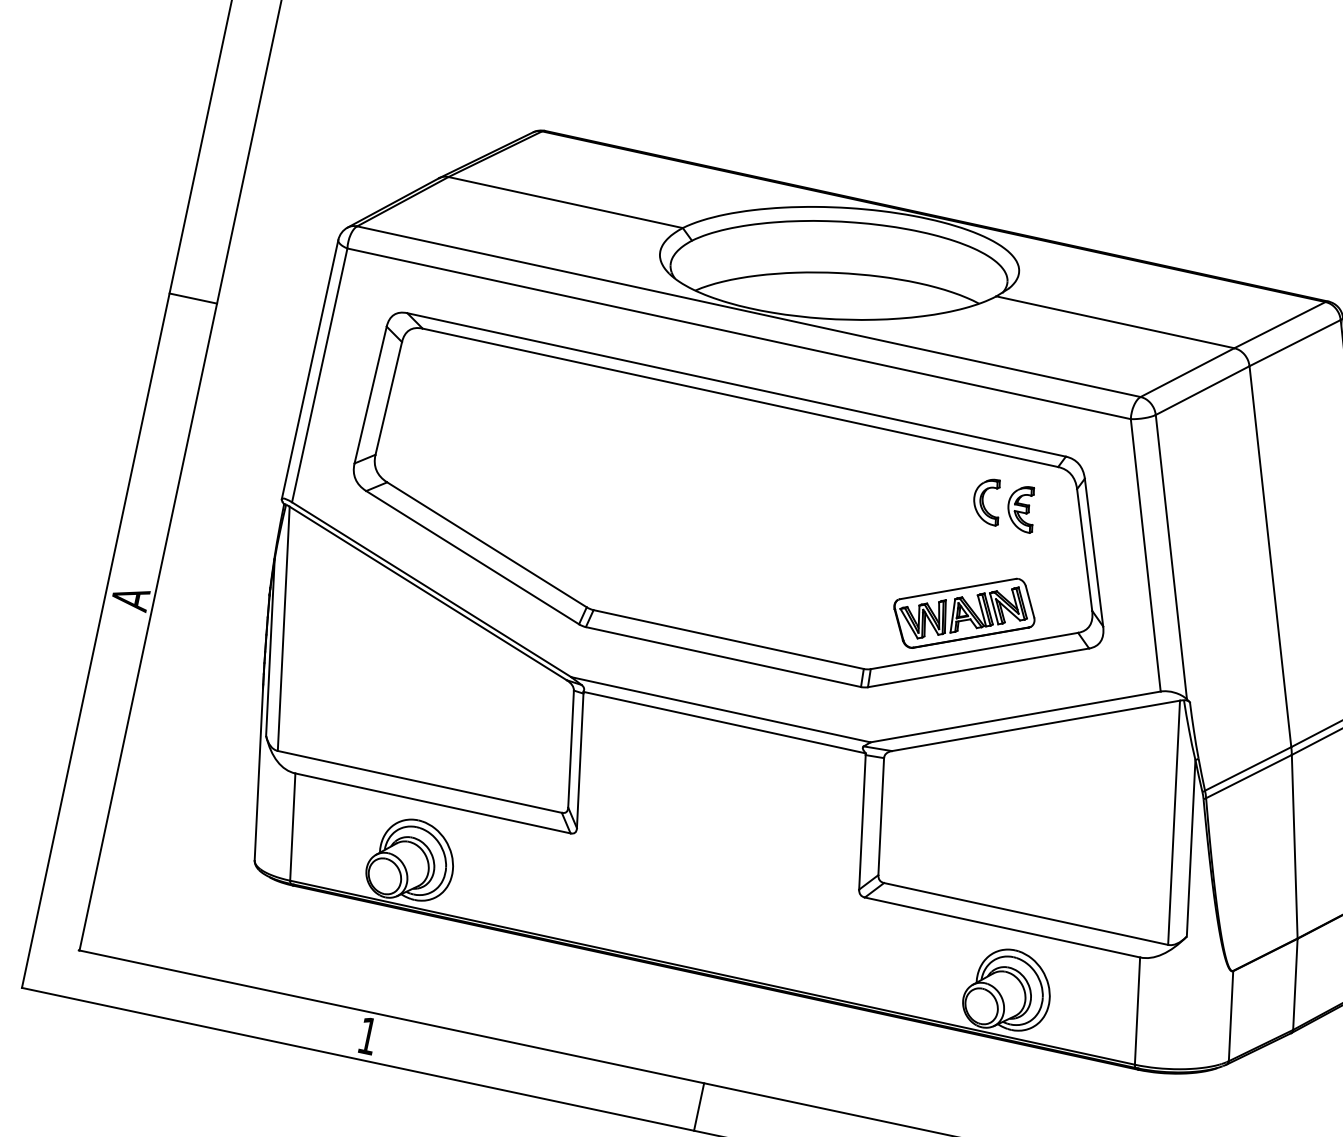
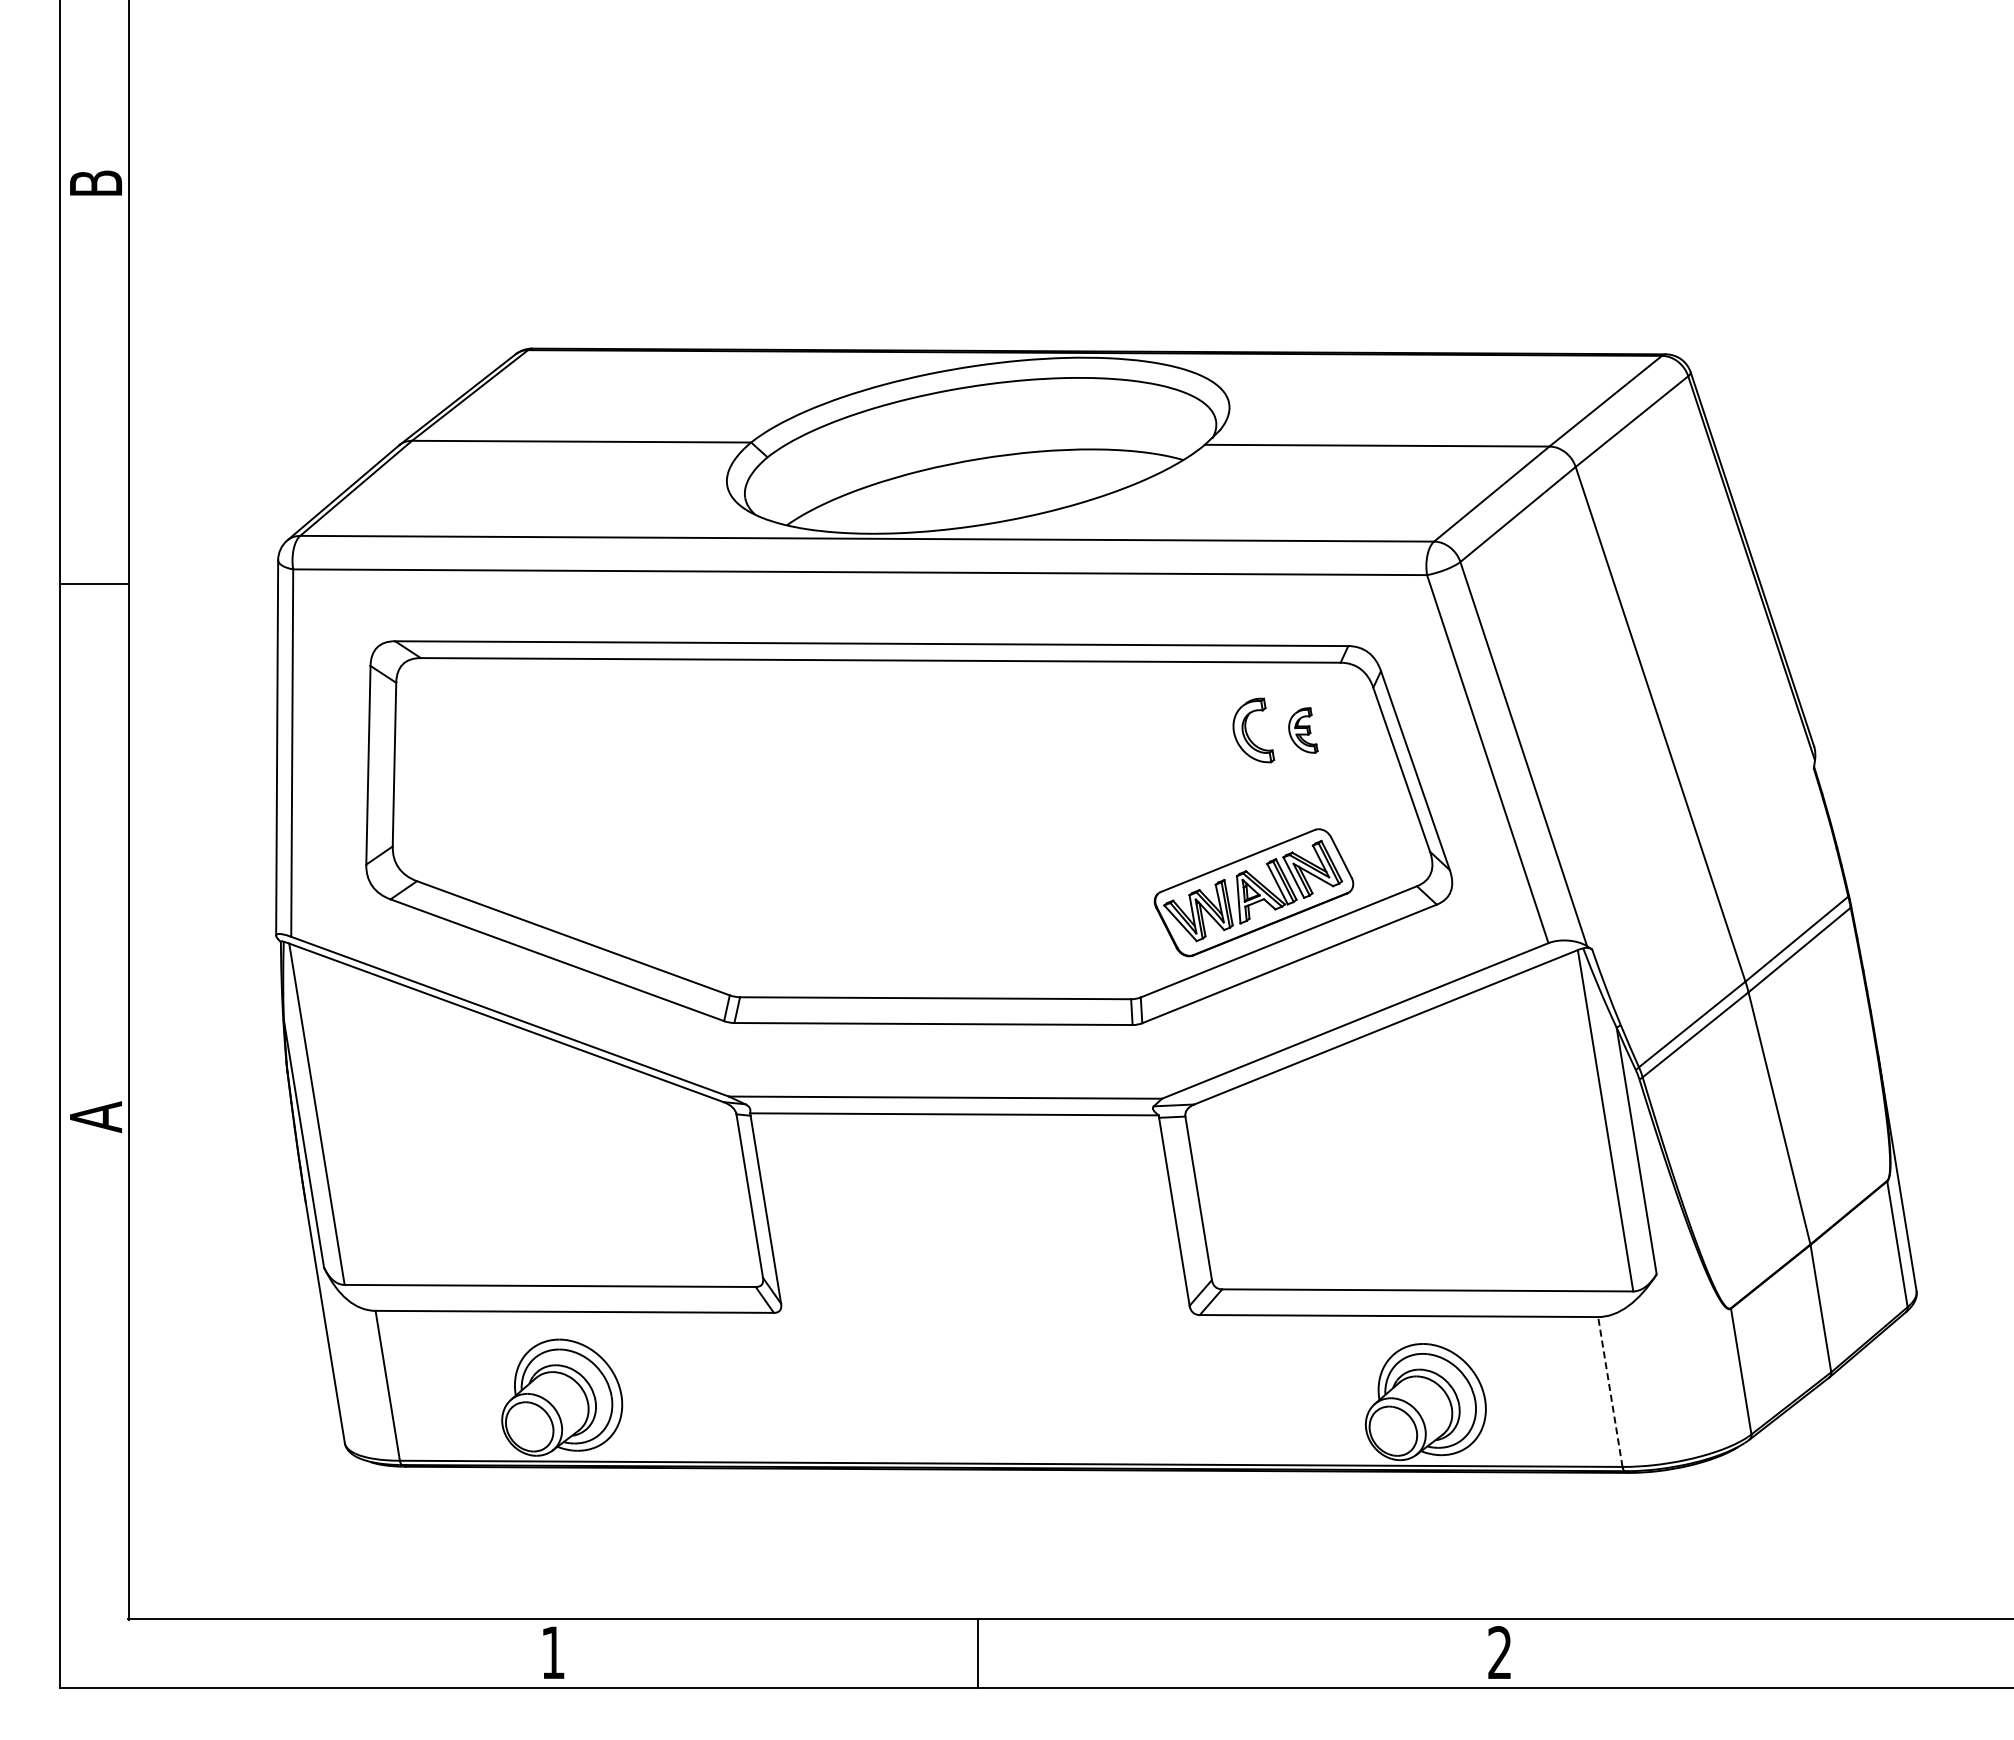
line: (193, 298) -> (94, 583), moved
part: (1022, 508) -> (1303, 730), size x0.7
line: (1137, 1010) -> (1610, 1391), solid -> dashed
line: (699, 1107) -> (978, 1653), moved

